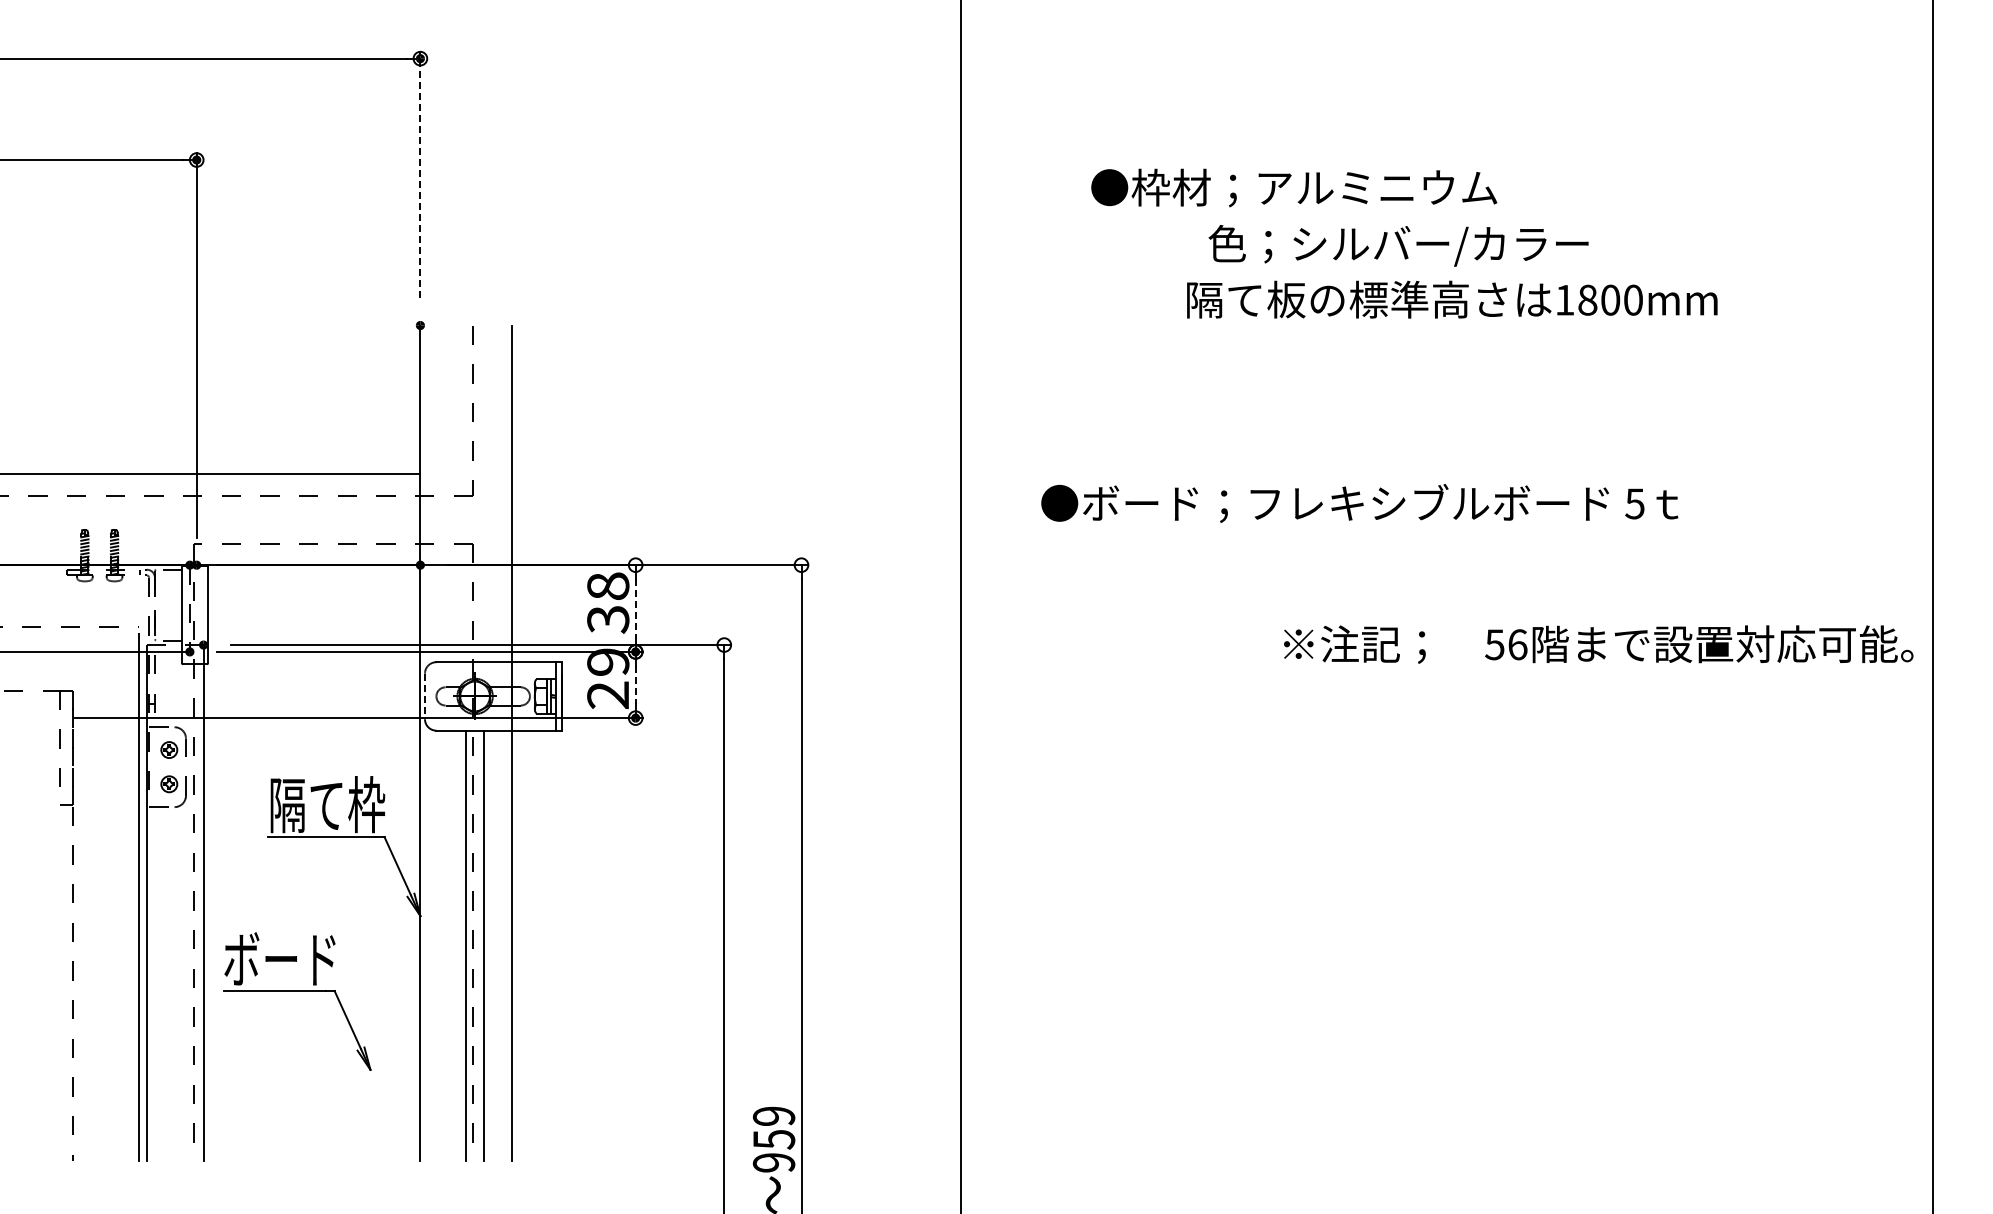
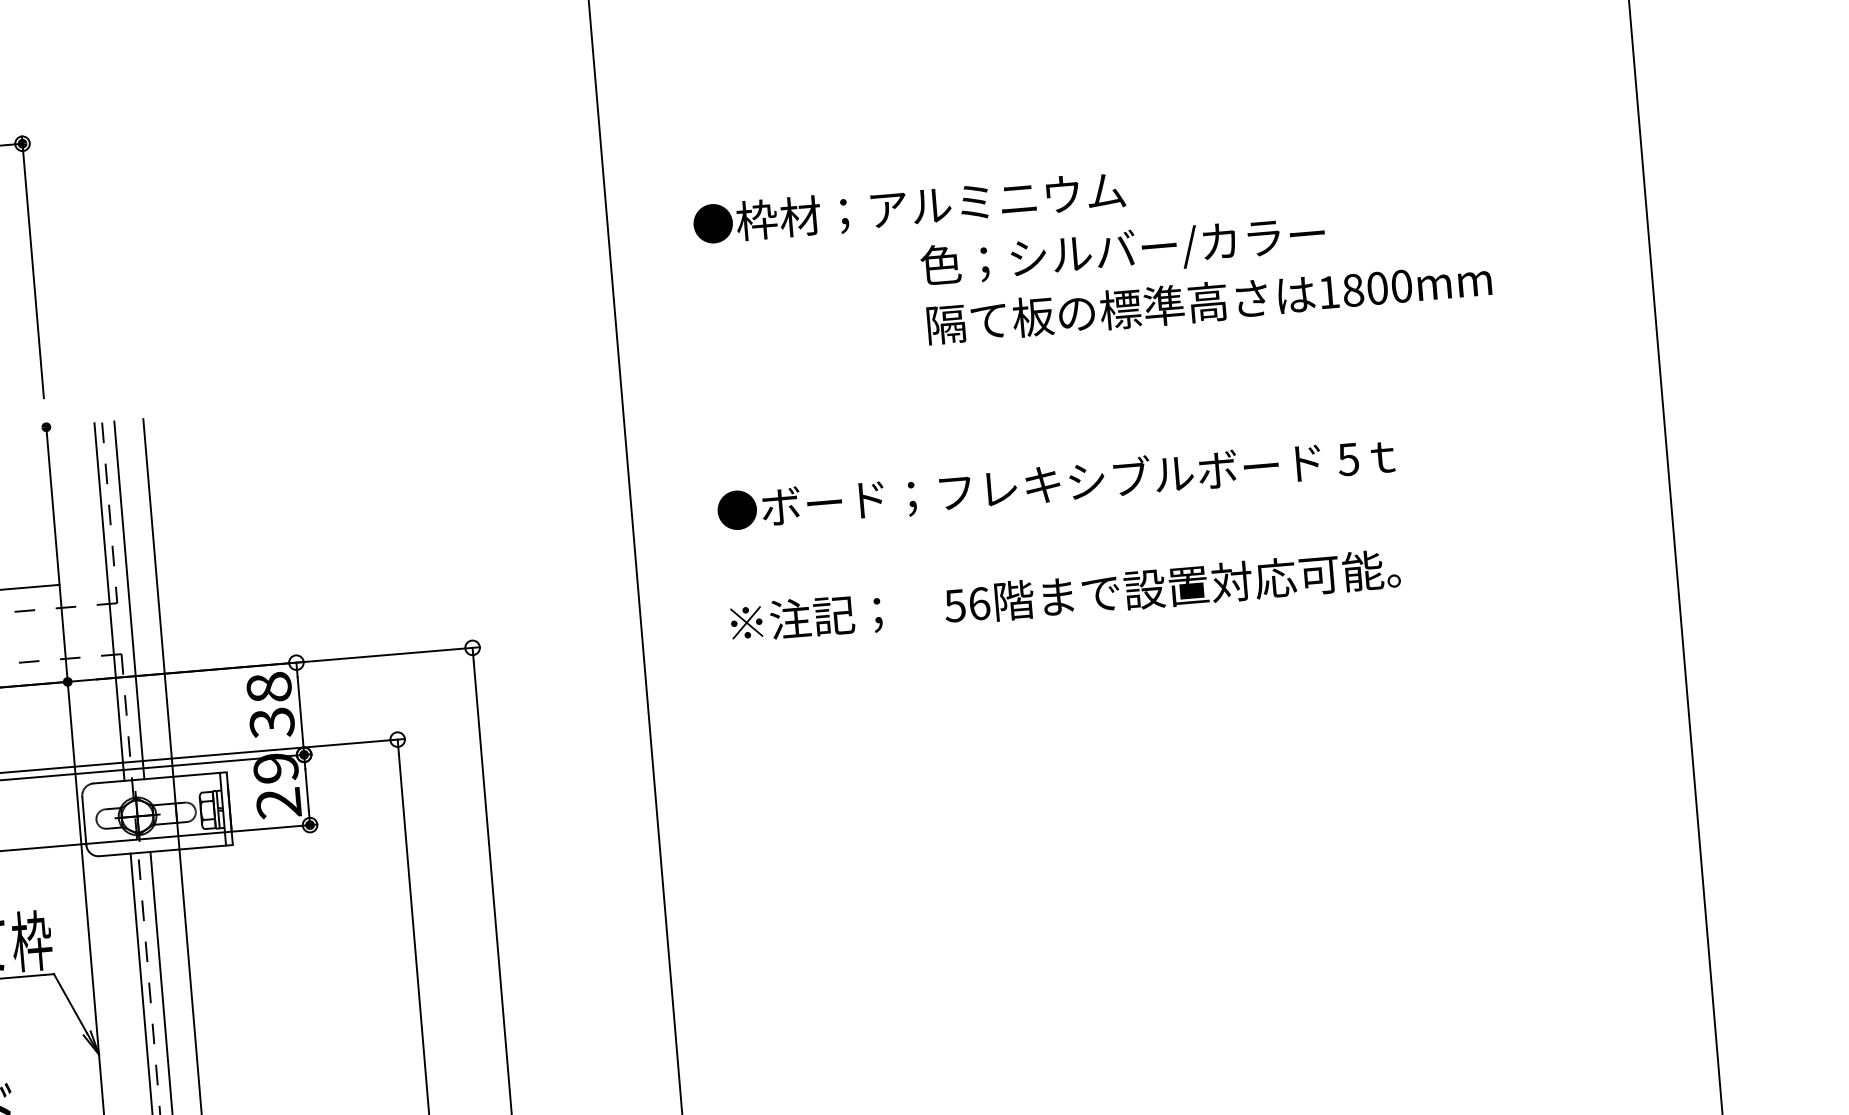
line: (420, 174) -> (32, 266), dashed -> solid
text: (1294, 187) -> (909, 207), moved
text: (1398, 245) -> (1122, 251), moved
text: (1452, 299) -> (1209, 301), moved
line: (465, 493) -> (109, 601), added
line: (484, 493) -> (129, 599), added
text: (1359, 503) -> (1055, 483), moved
line: (635, 608) -> (300, 708), dashed -> solid
text: (1598, 644) -> (1065, 596), moved
line: (635, 685) -> (306, 790), dashed -> solid
line: (425, 696) -> (84, 820), dashed -> solid

